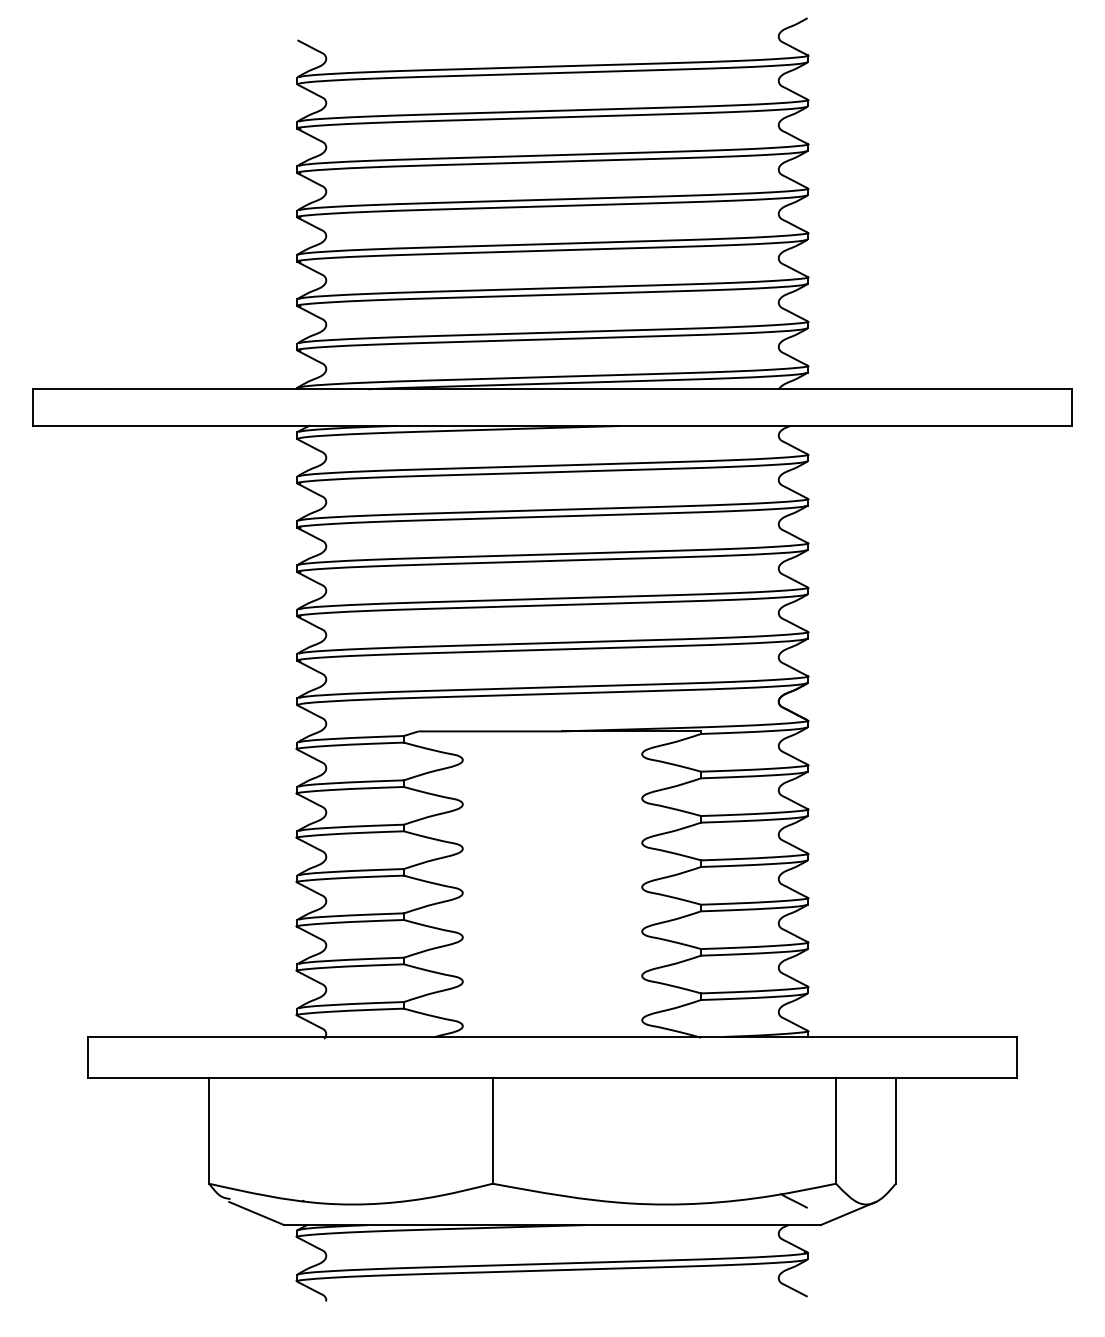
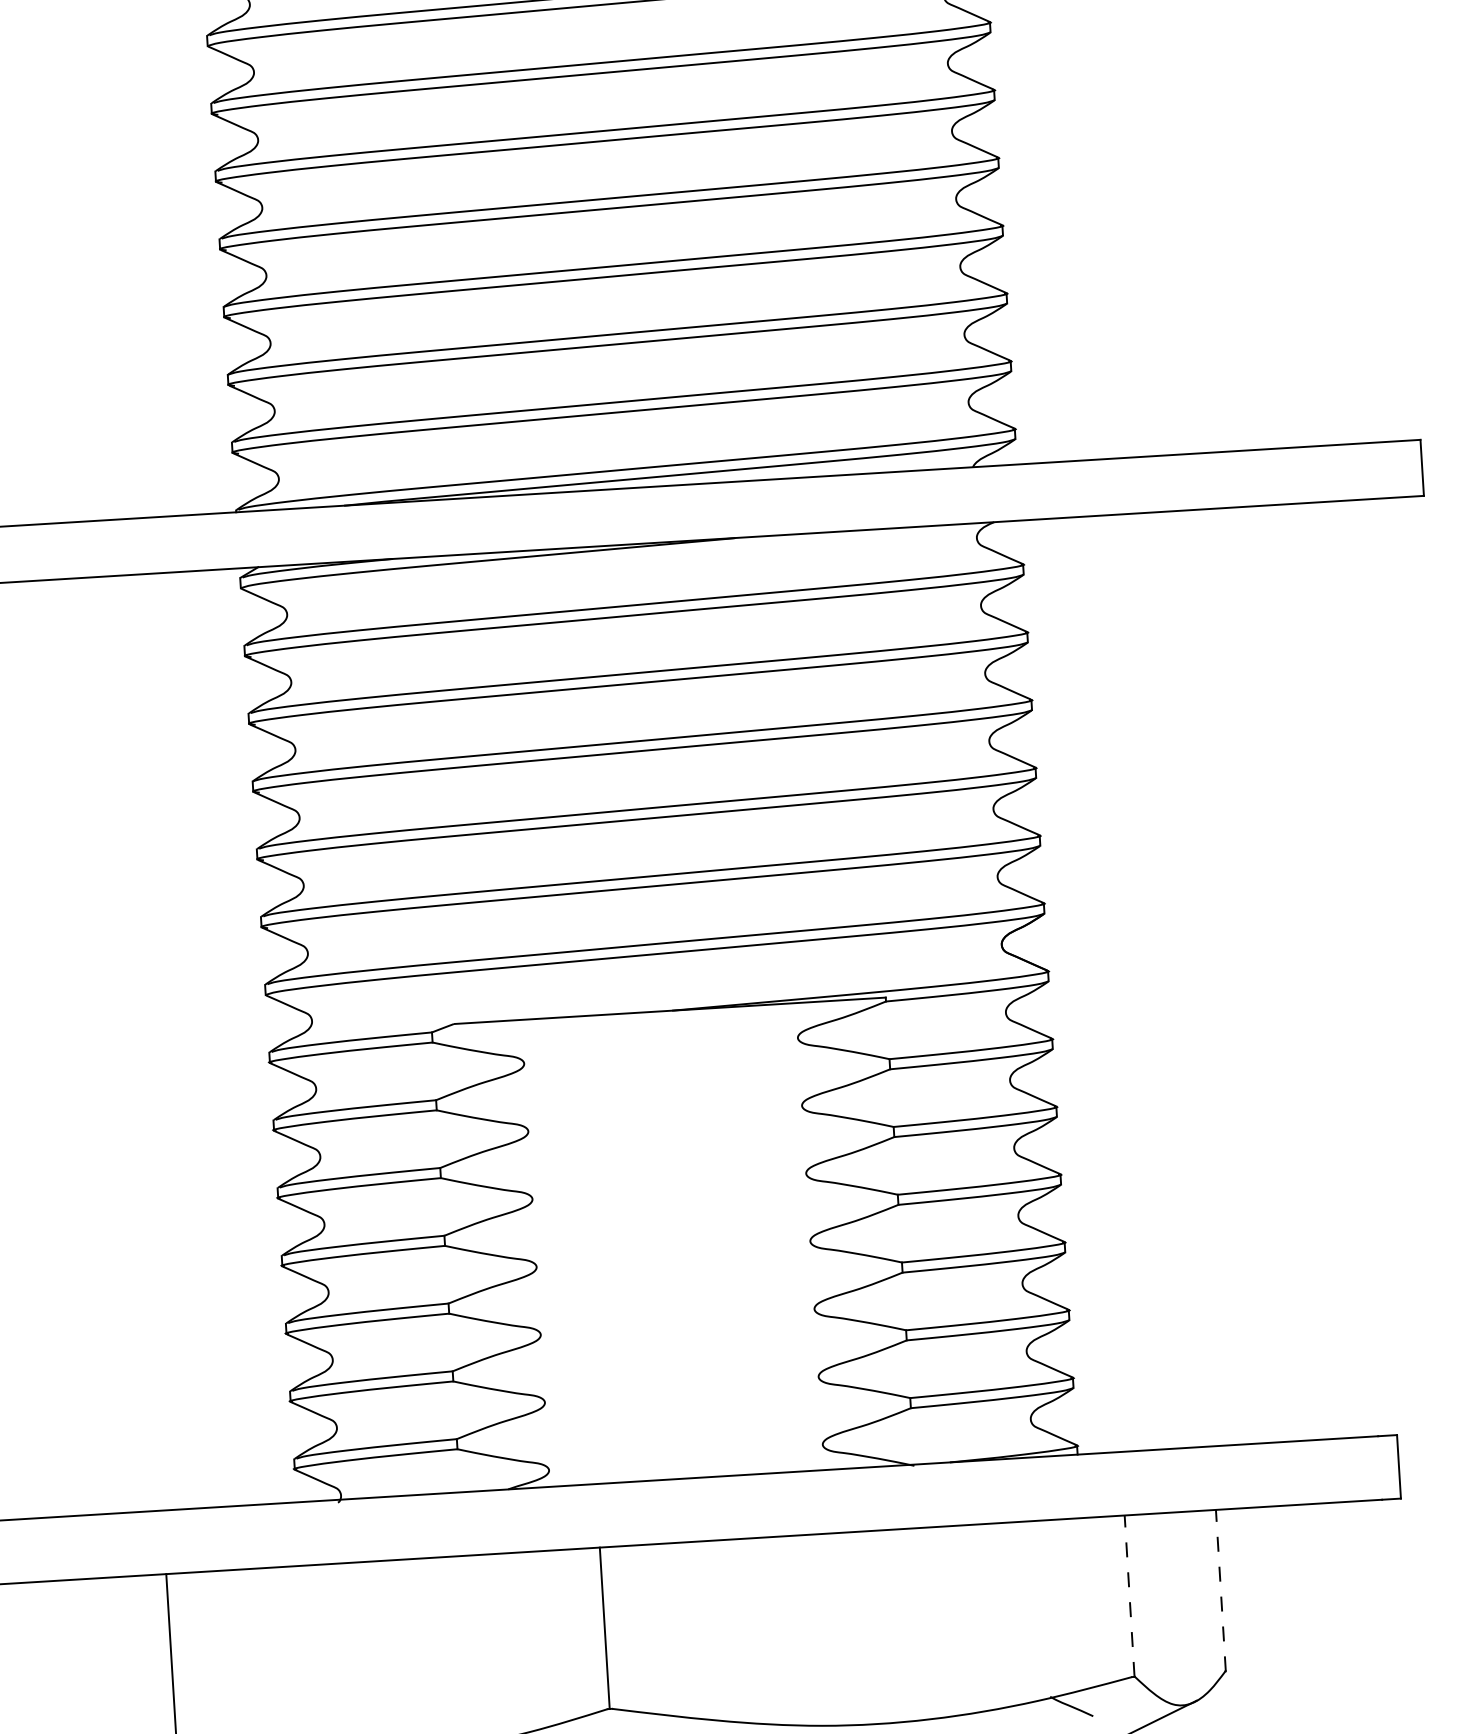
line: (836, 1131) -> (1130, 1596), solid -> dashed
line: (895, 1131) -> (1220, 1591), solid -> dashed

